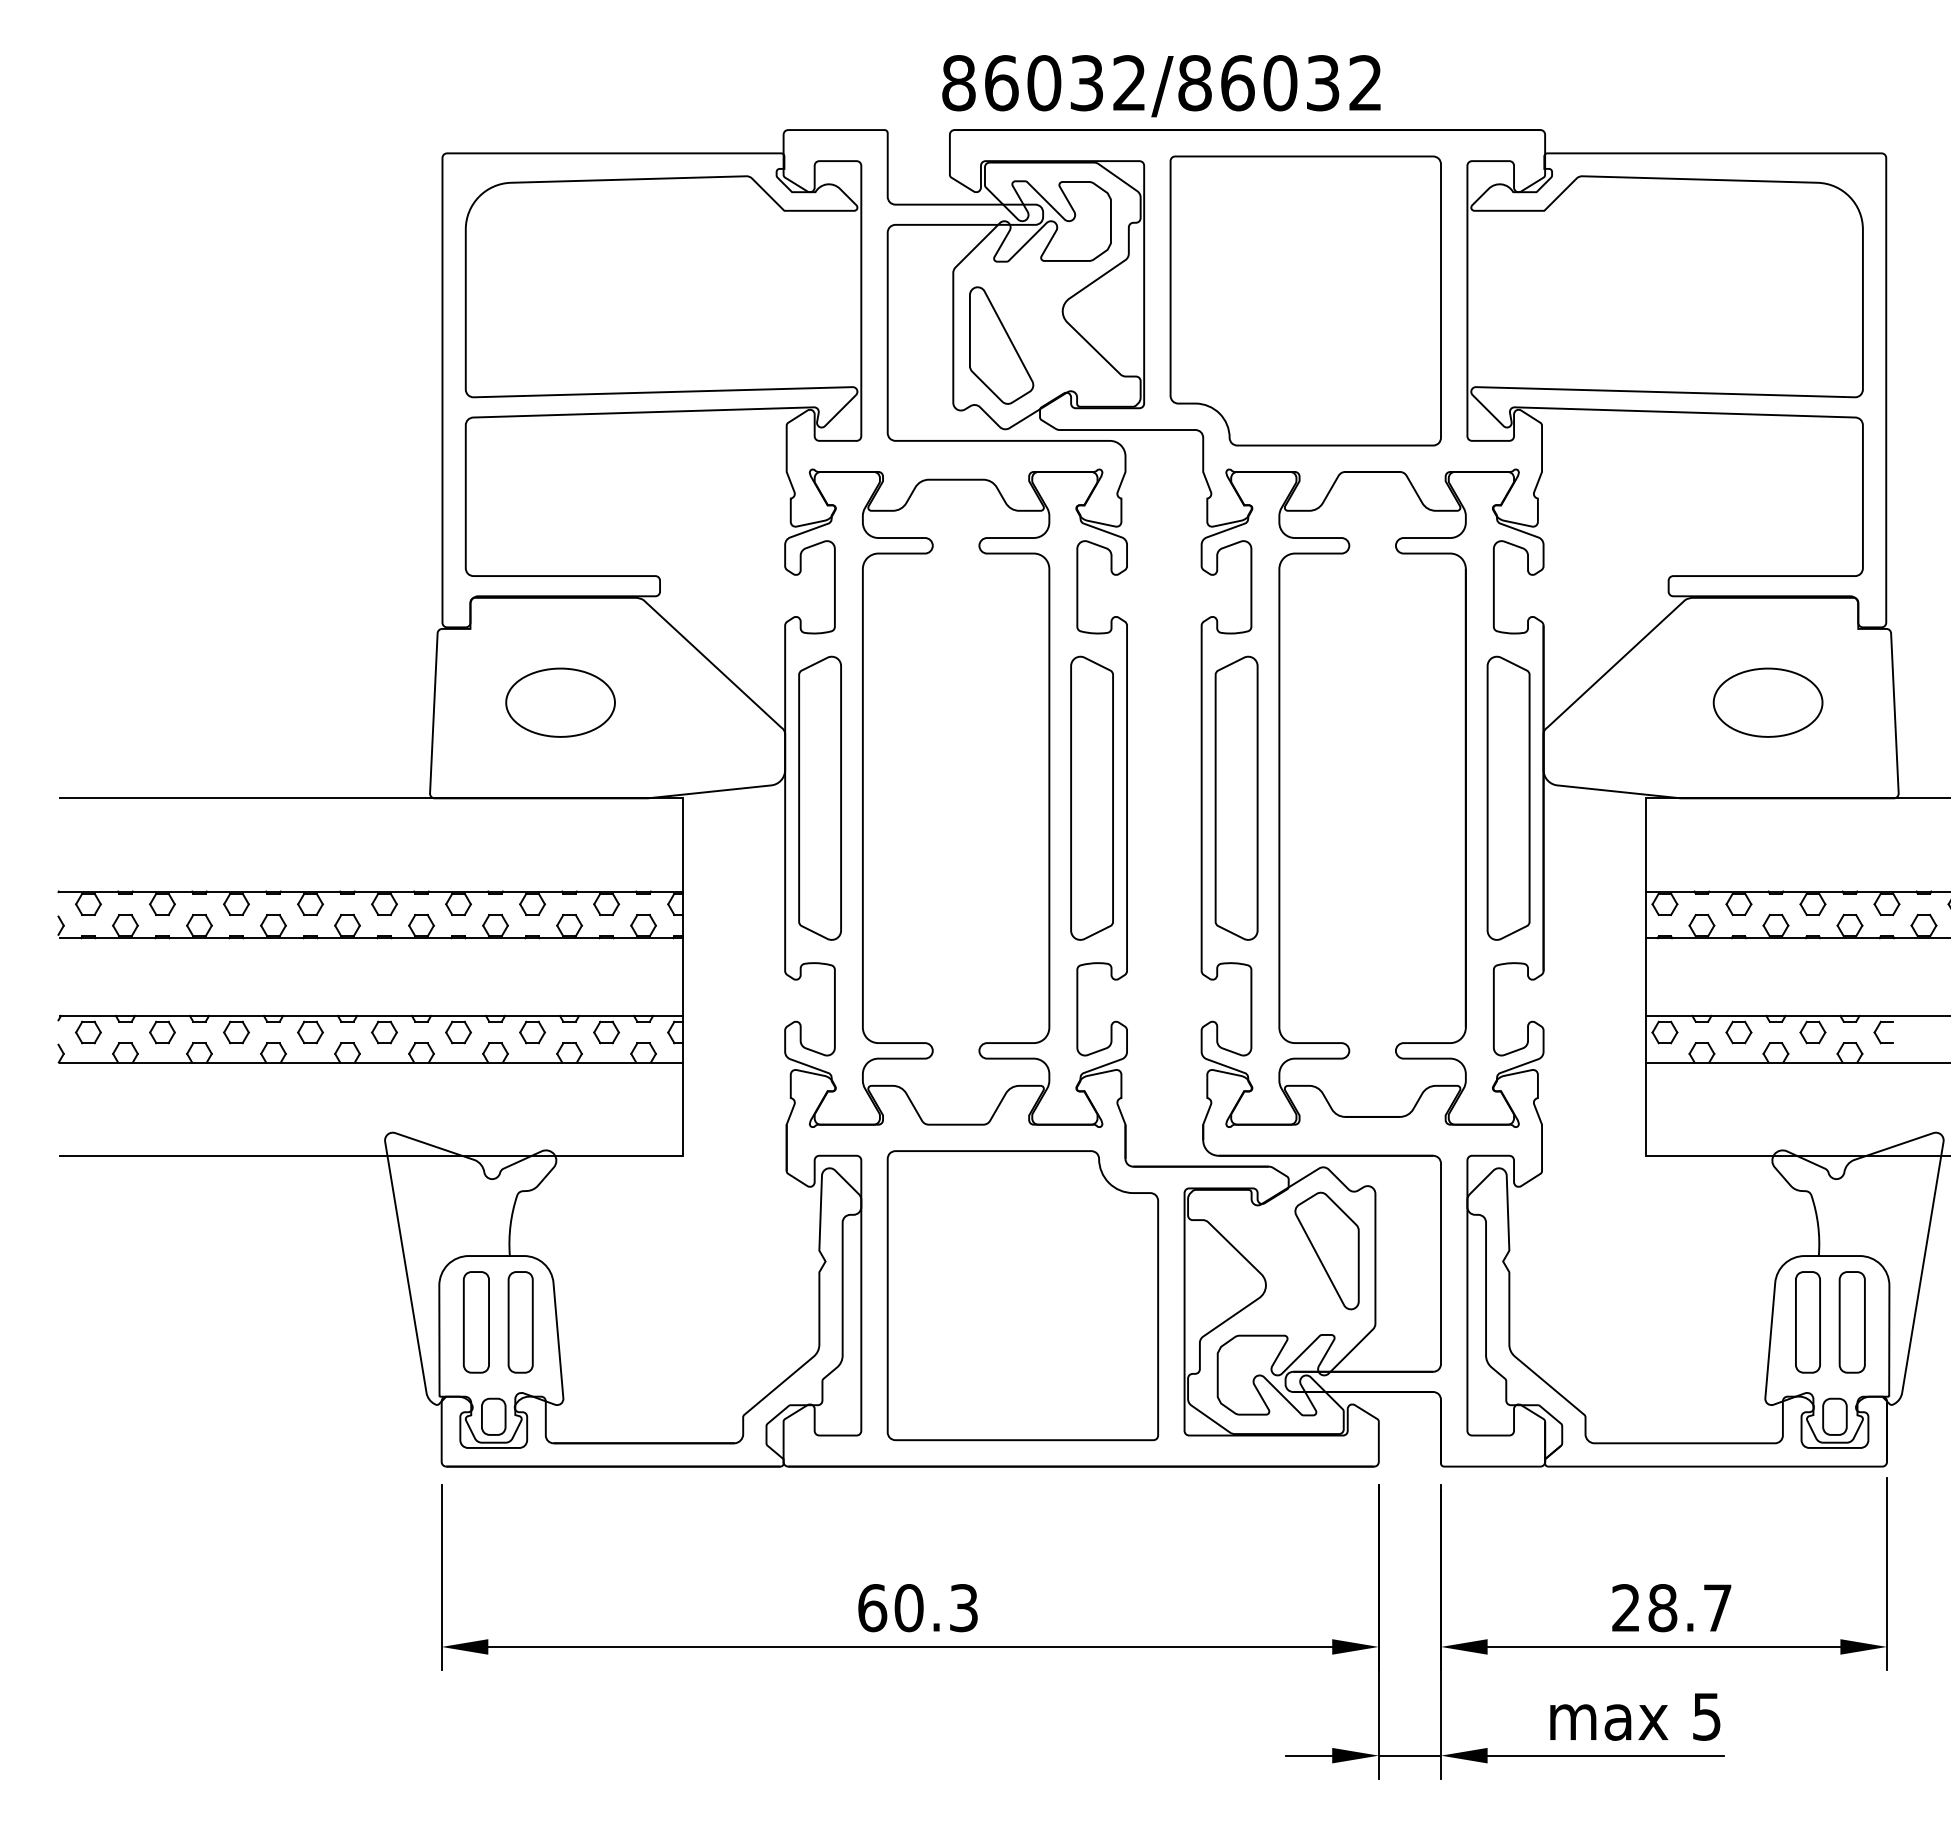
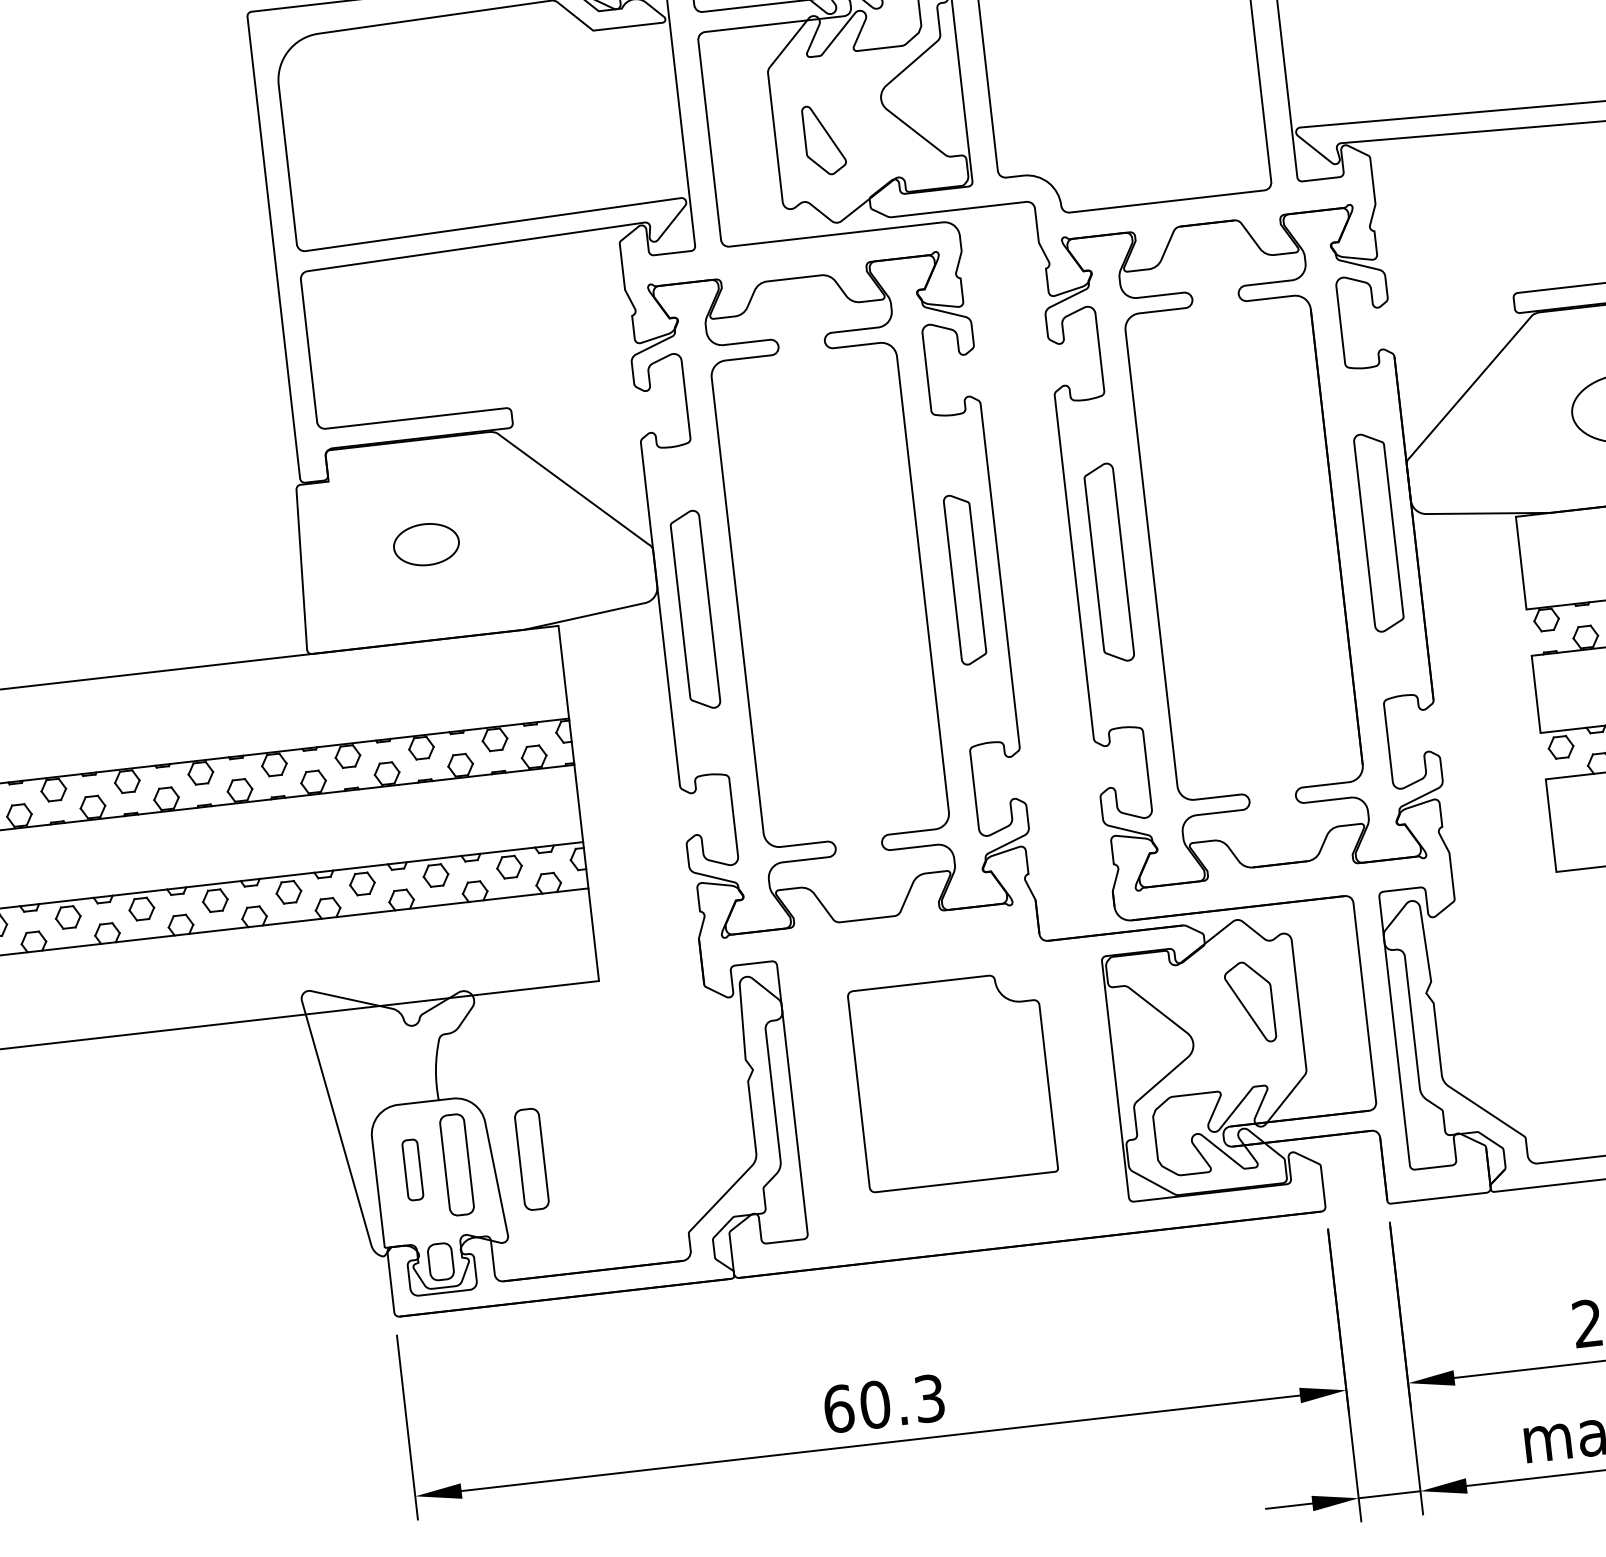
part: (1001, 345) -> (824, 139), size x0.6
part: (560, 702) -> (426, 544), size x0.6
part: (819, 797) -> (694, 609), size x0.7
part: (1091, 797) -> (964, 578), size x0.6
part: (1236, 797) -> (1108, 562), size x0.7
part: (1508, 797) -> (1379, 531), size x0.7
line: (1646, 914) -> (1529, 632), removed
line: (1646, 1038) -> (1543, 755), removed
part: (1326, 1250) -> (1249, 1002), size x0.7
part: (1022, 1295) -> (952, 1081), size x0.7
part: (475, 1322) -> (412, 1170), size x0.6
part: (595, 1325) -> (531, 1159), added

